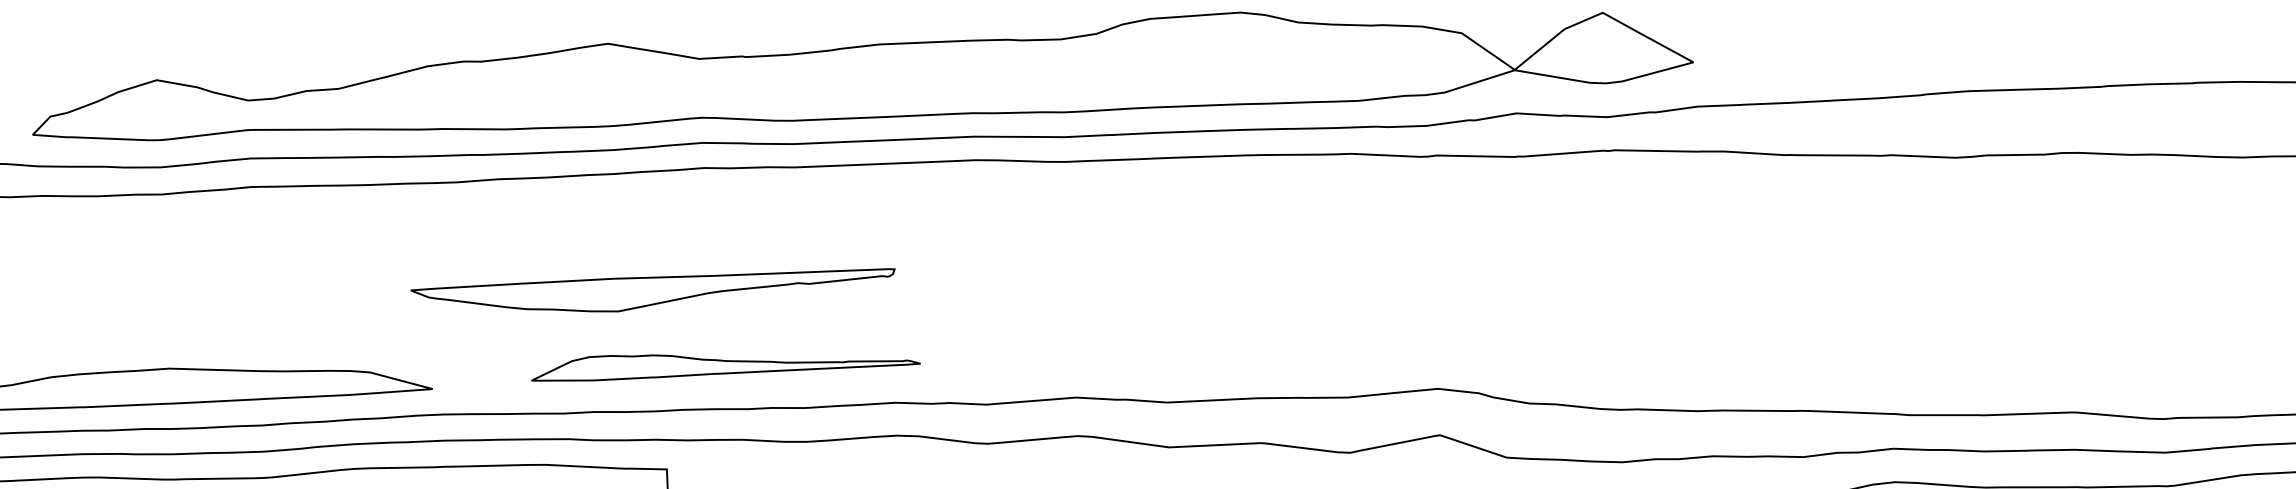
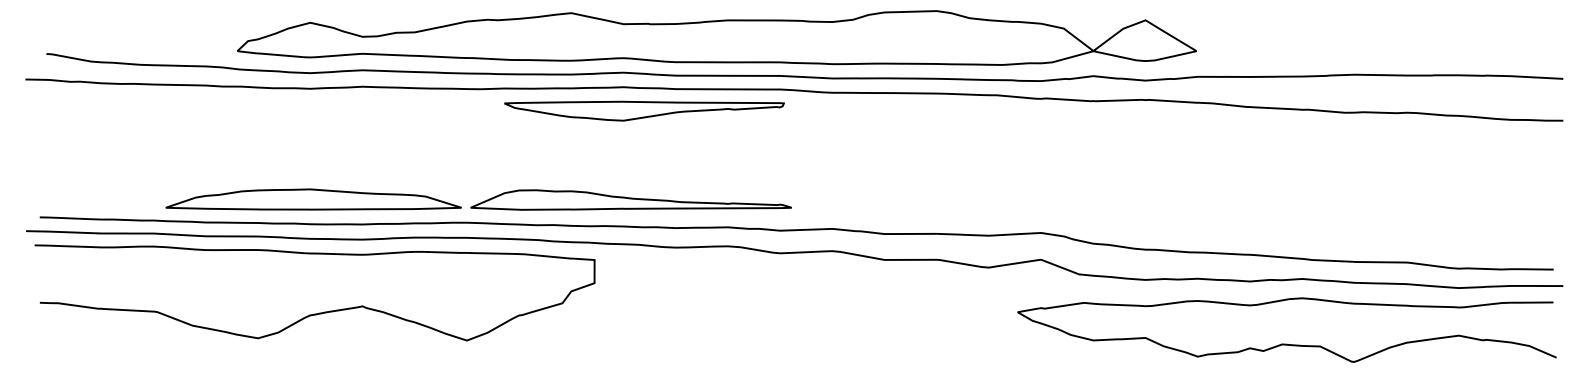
part: (653, 292) -> (644, 110), moved
part: (724, 361) -> (630, 199), size x1.43

